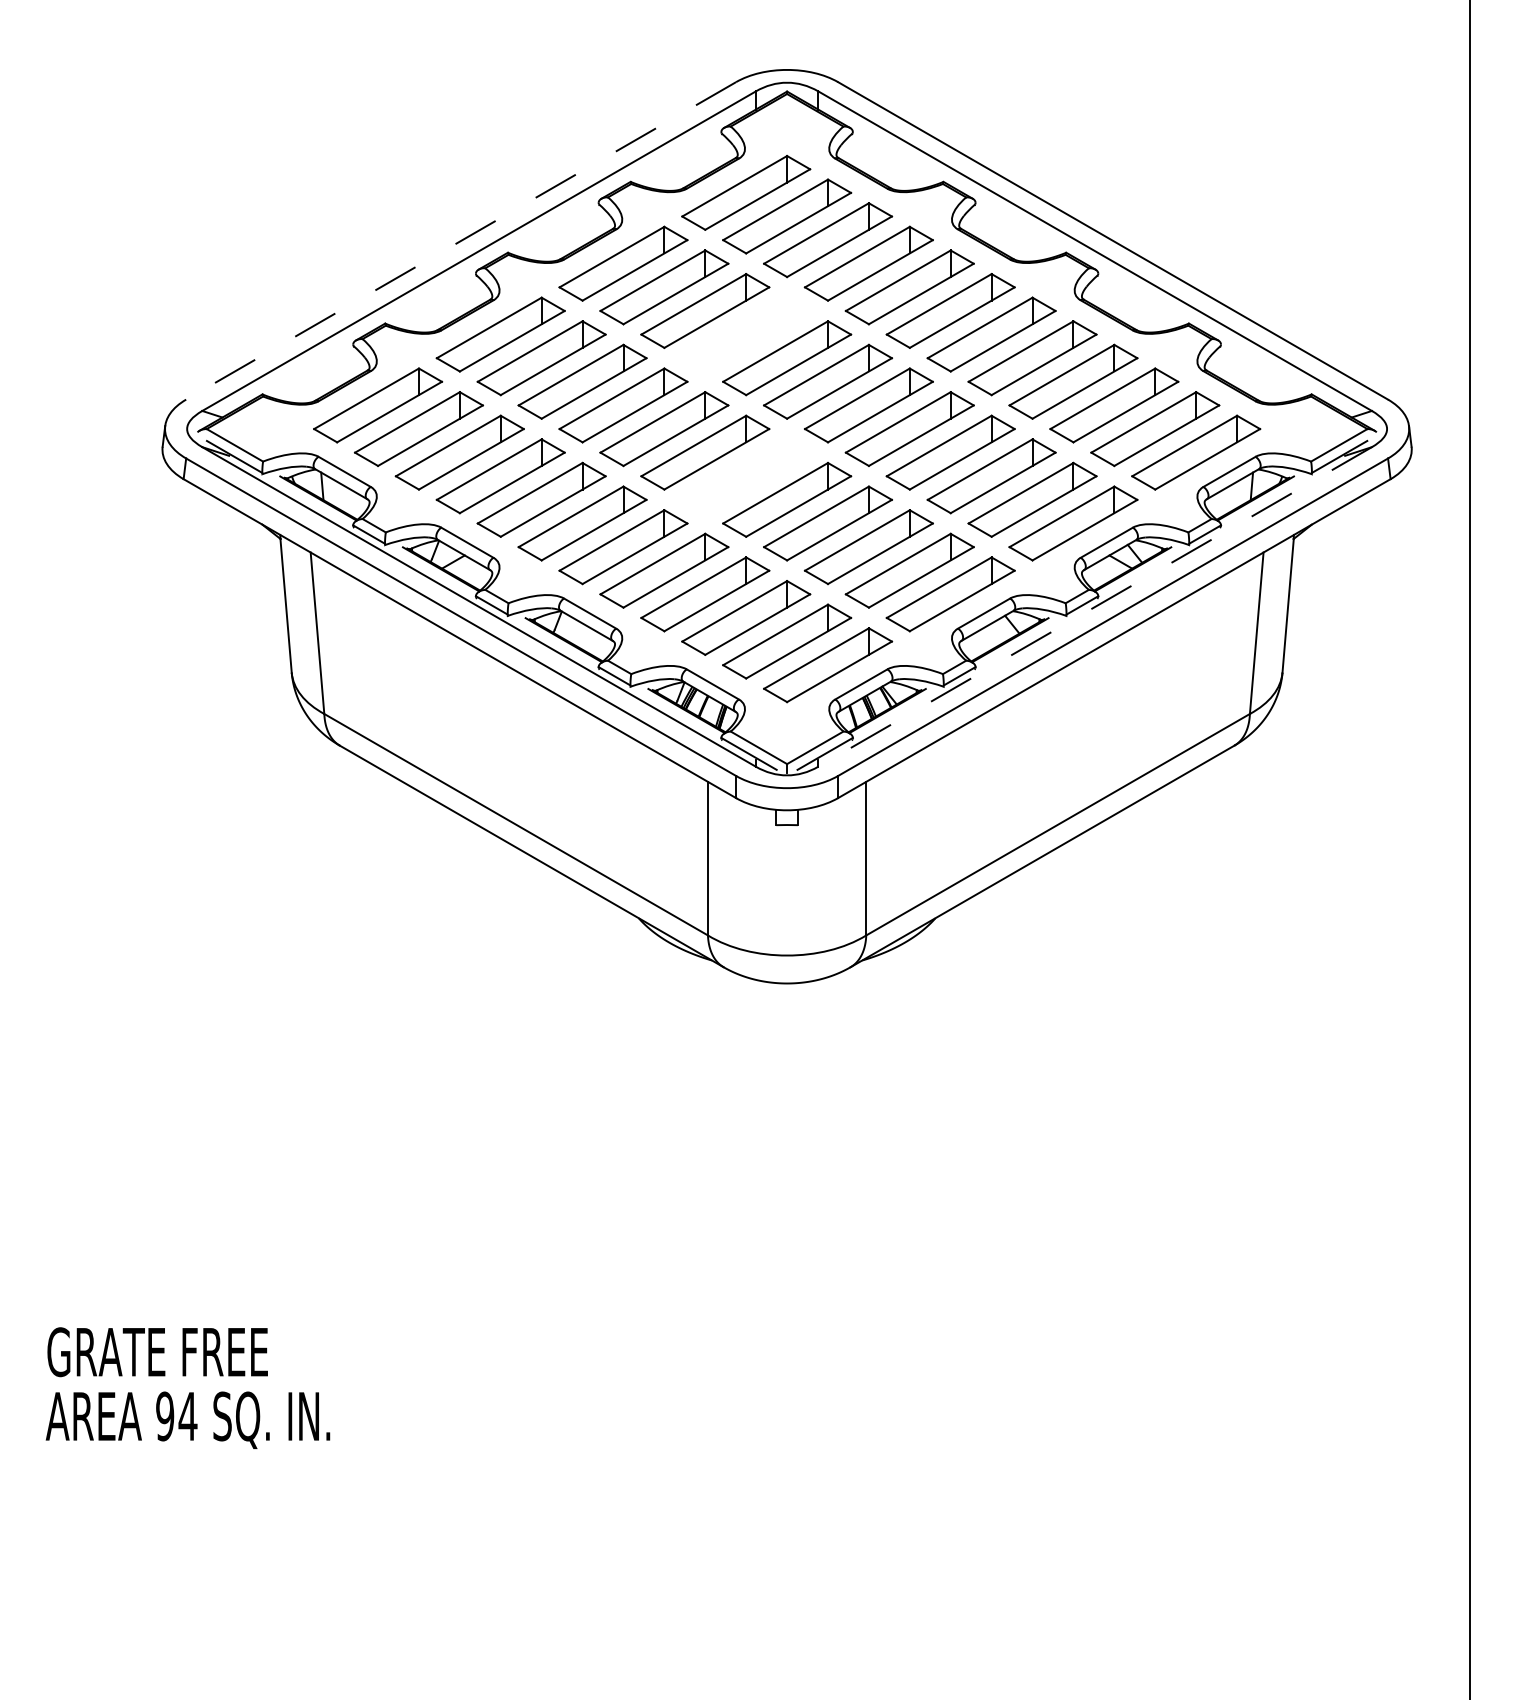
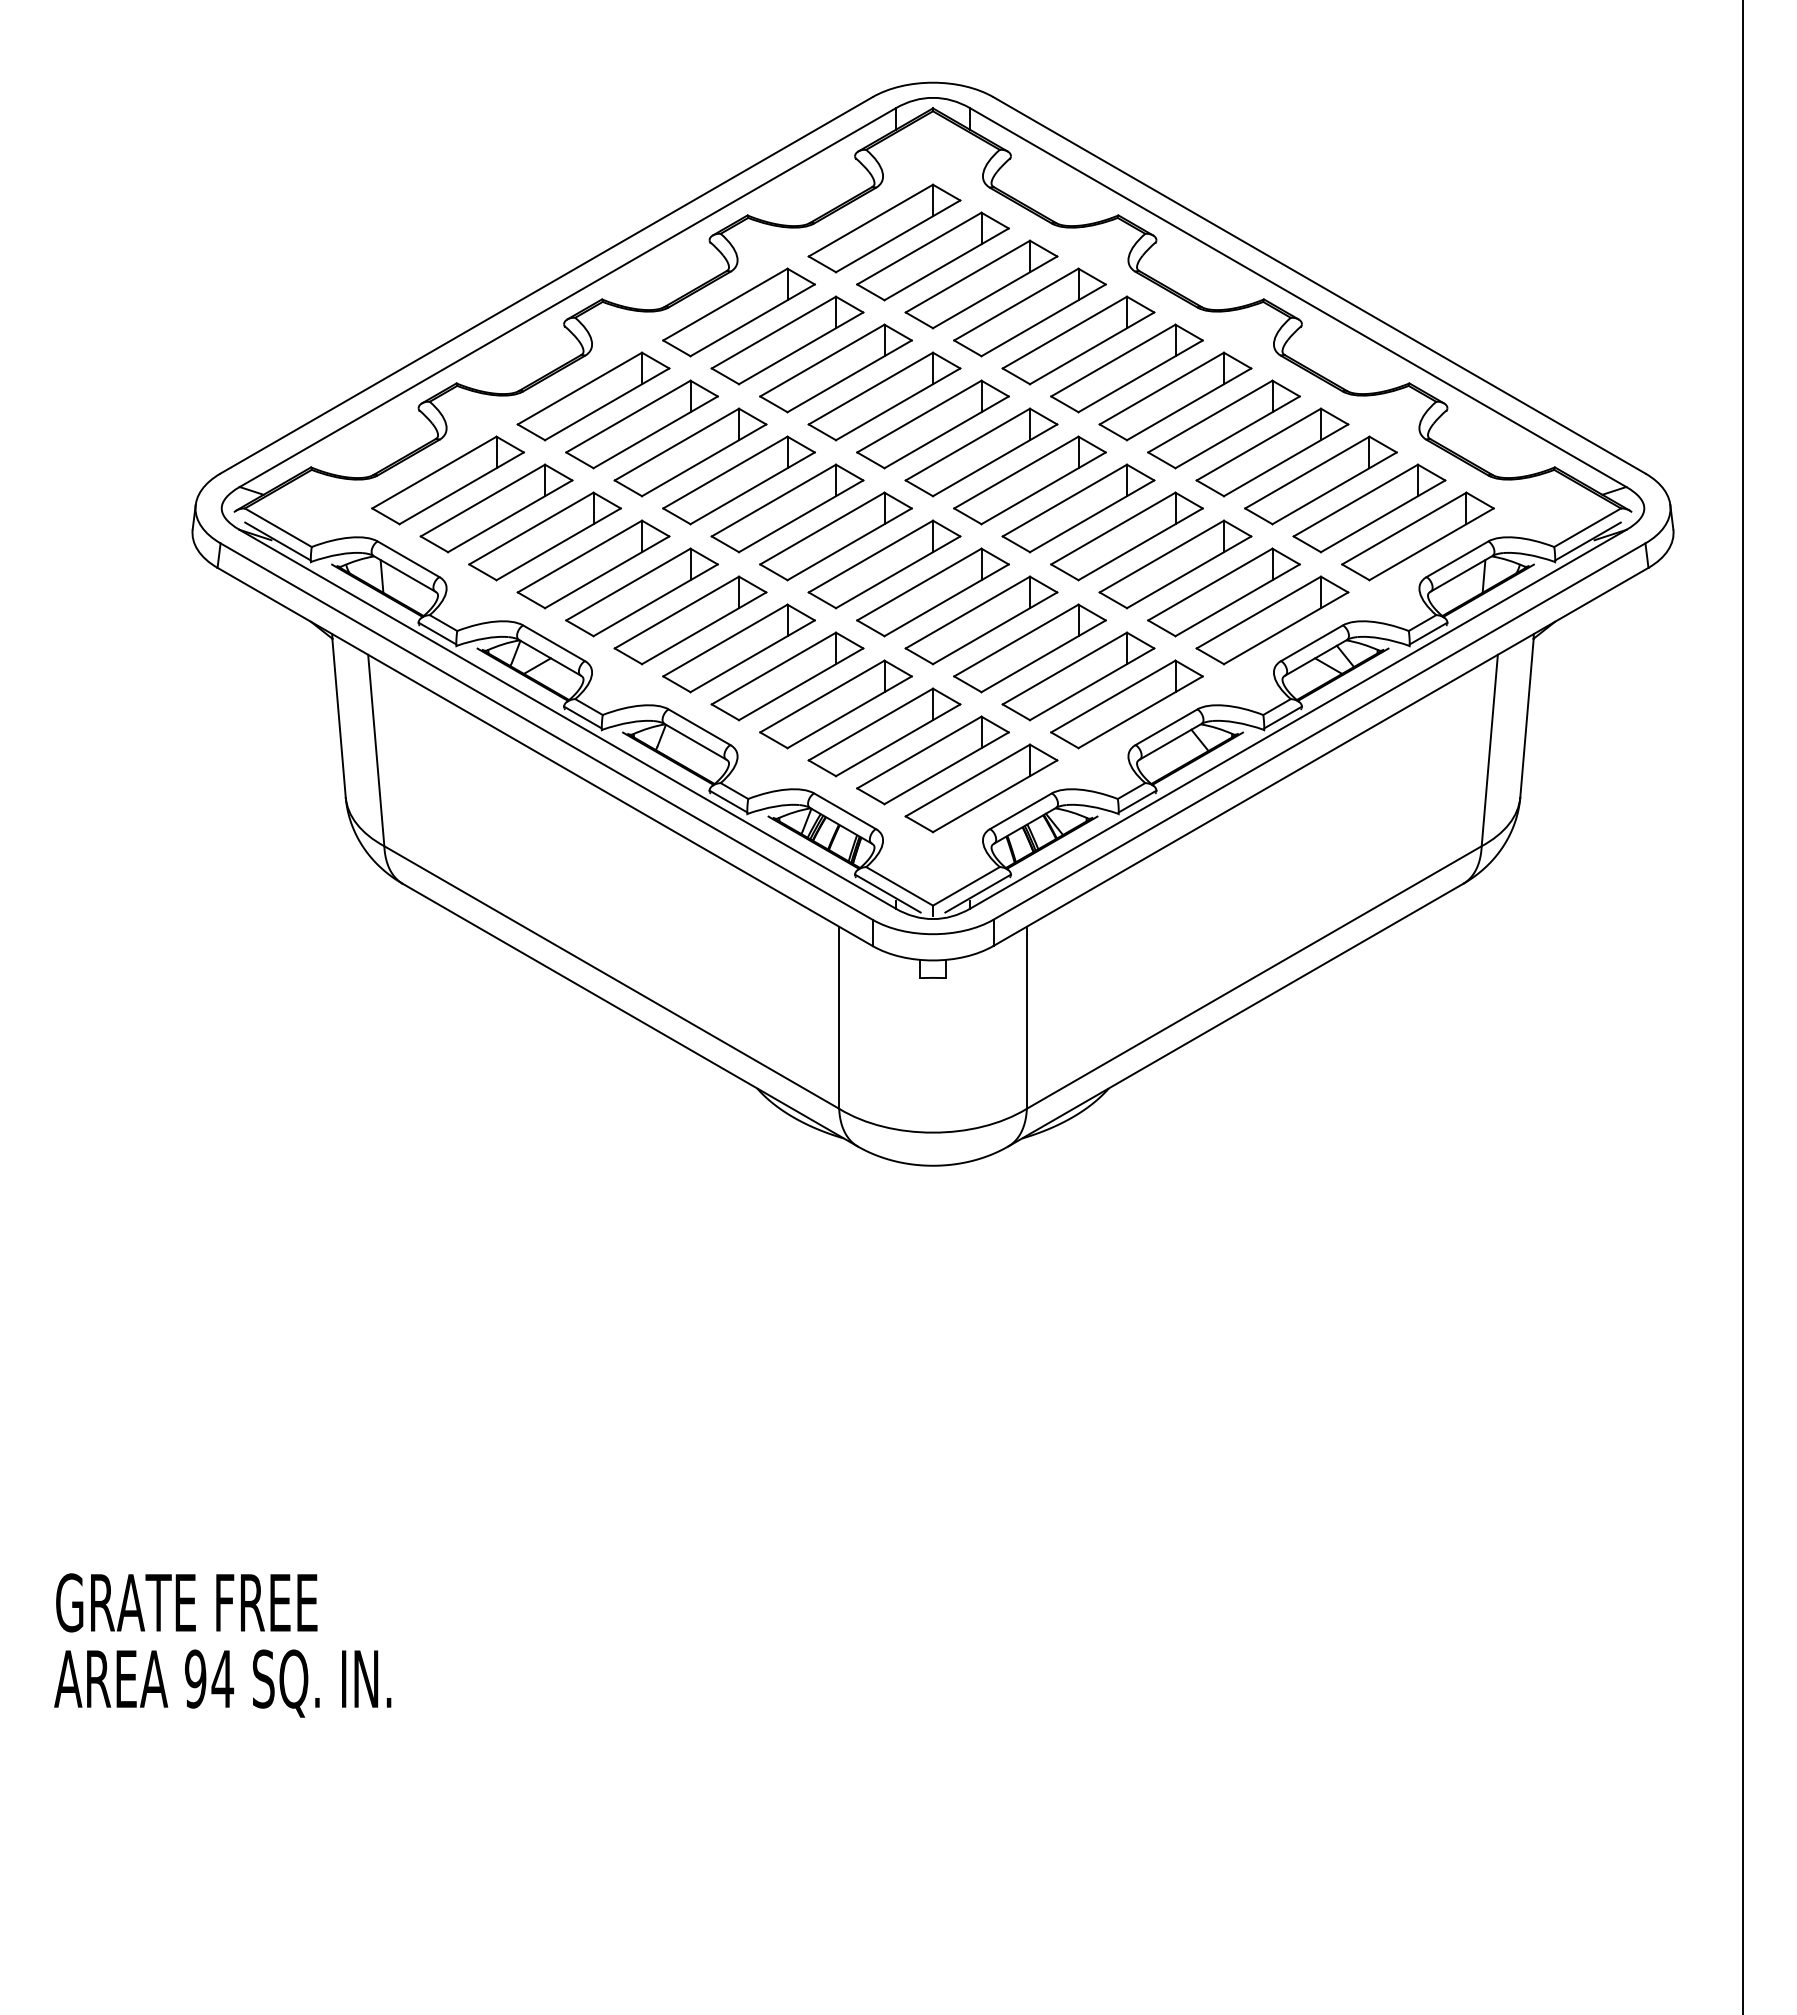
line: (461, 240) -> (546, 285), dashed -> solid
part: (746, 334) -> (884, 396), added
part: (746, 476) -> (884, 564), added
line: (1095, 607) -> (1298, 719), dashed -> solid

